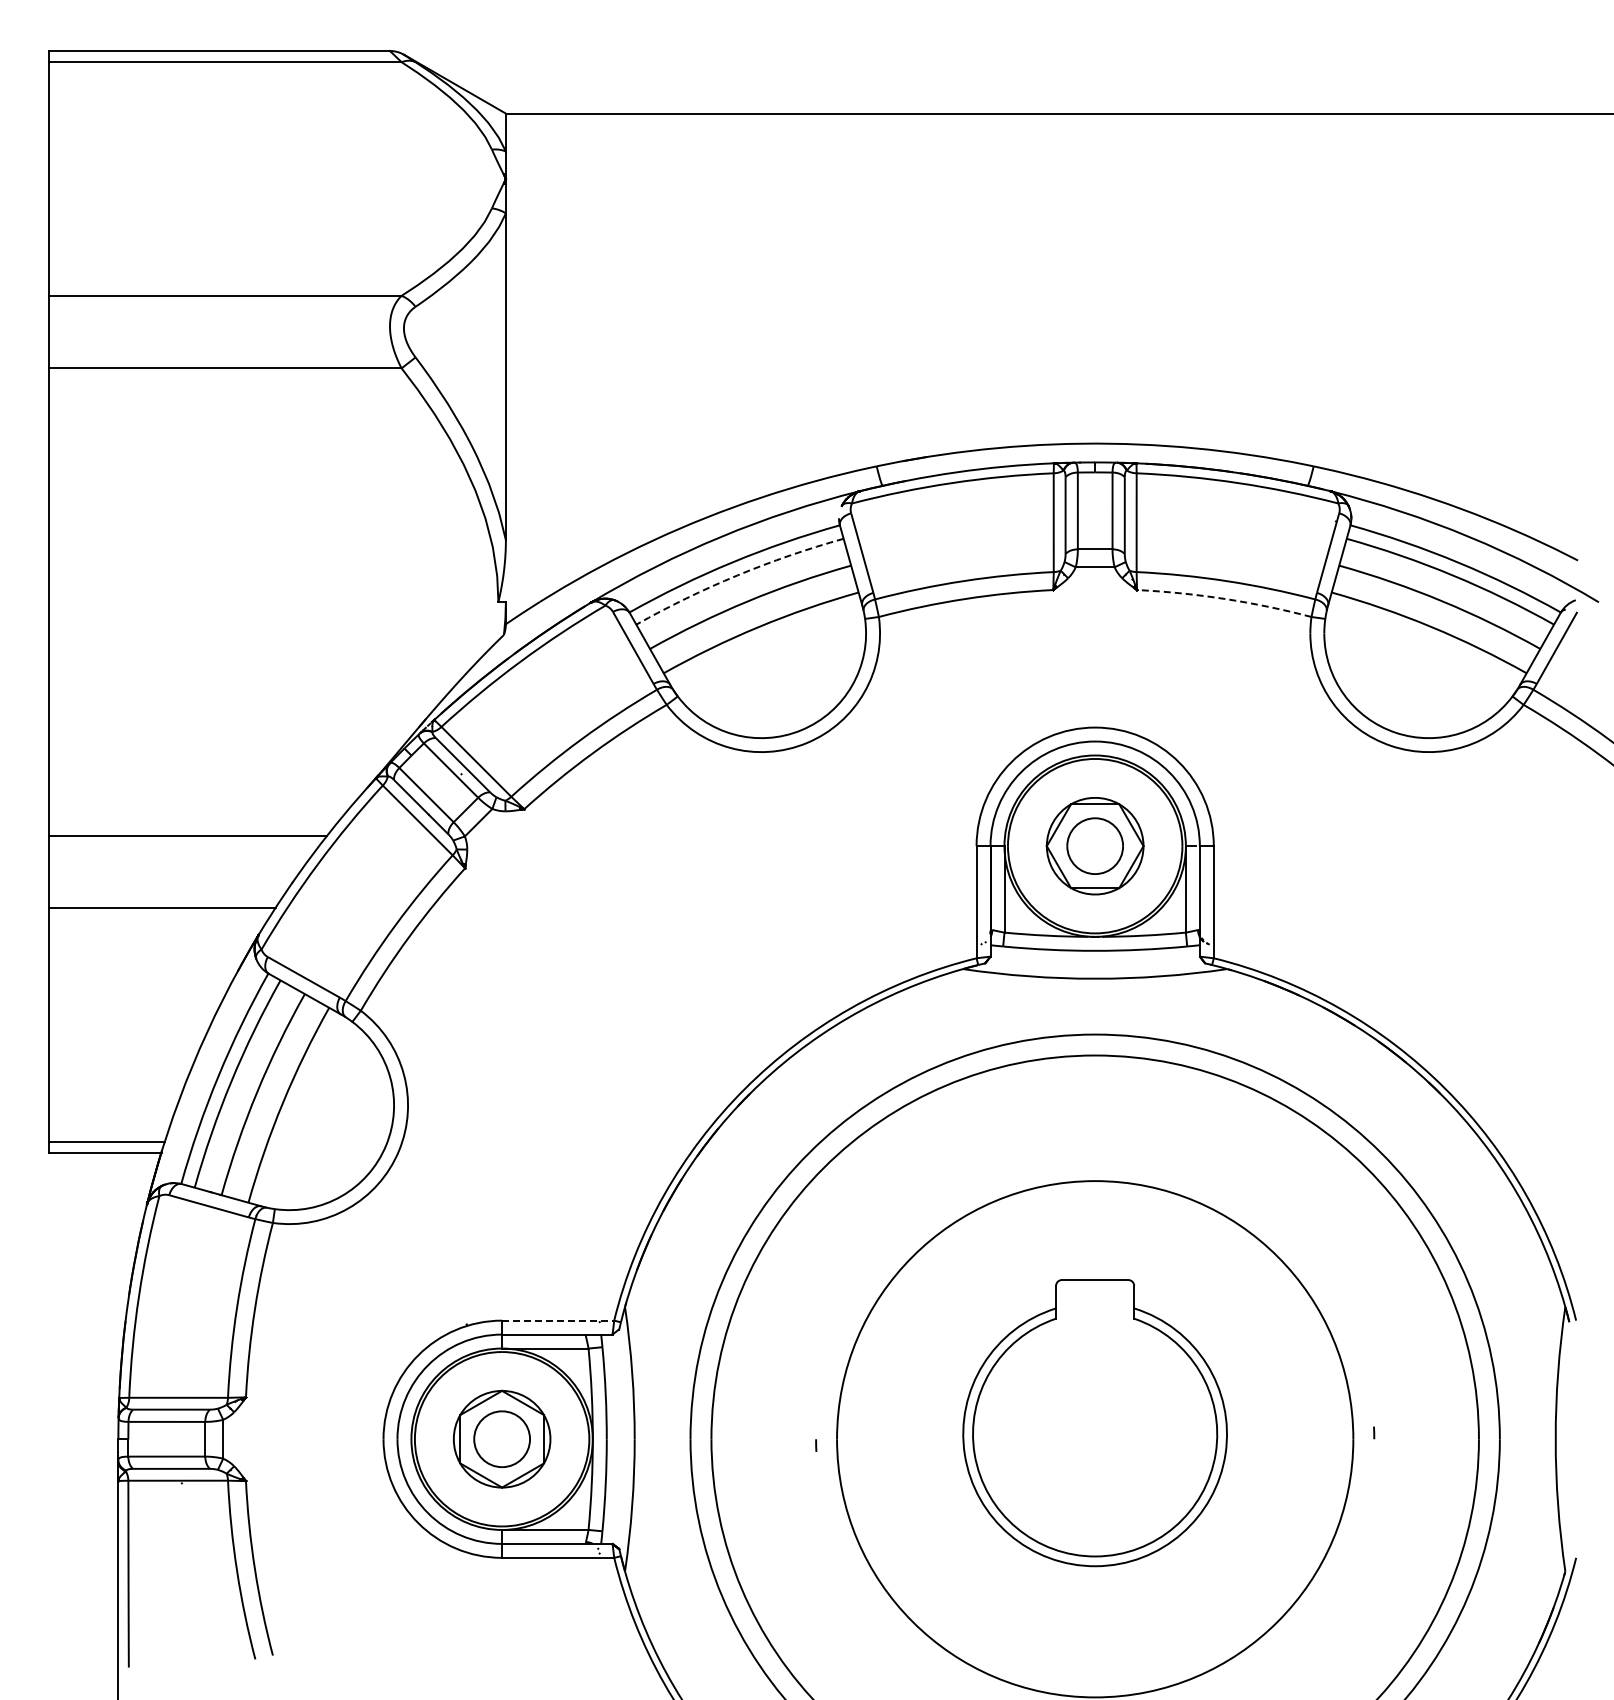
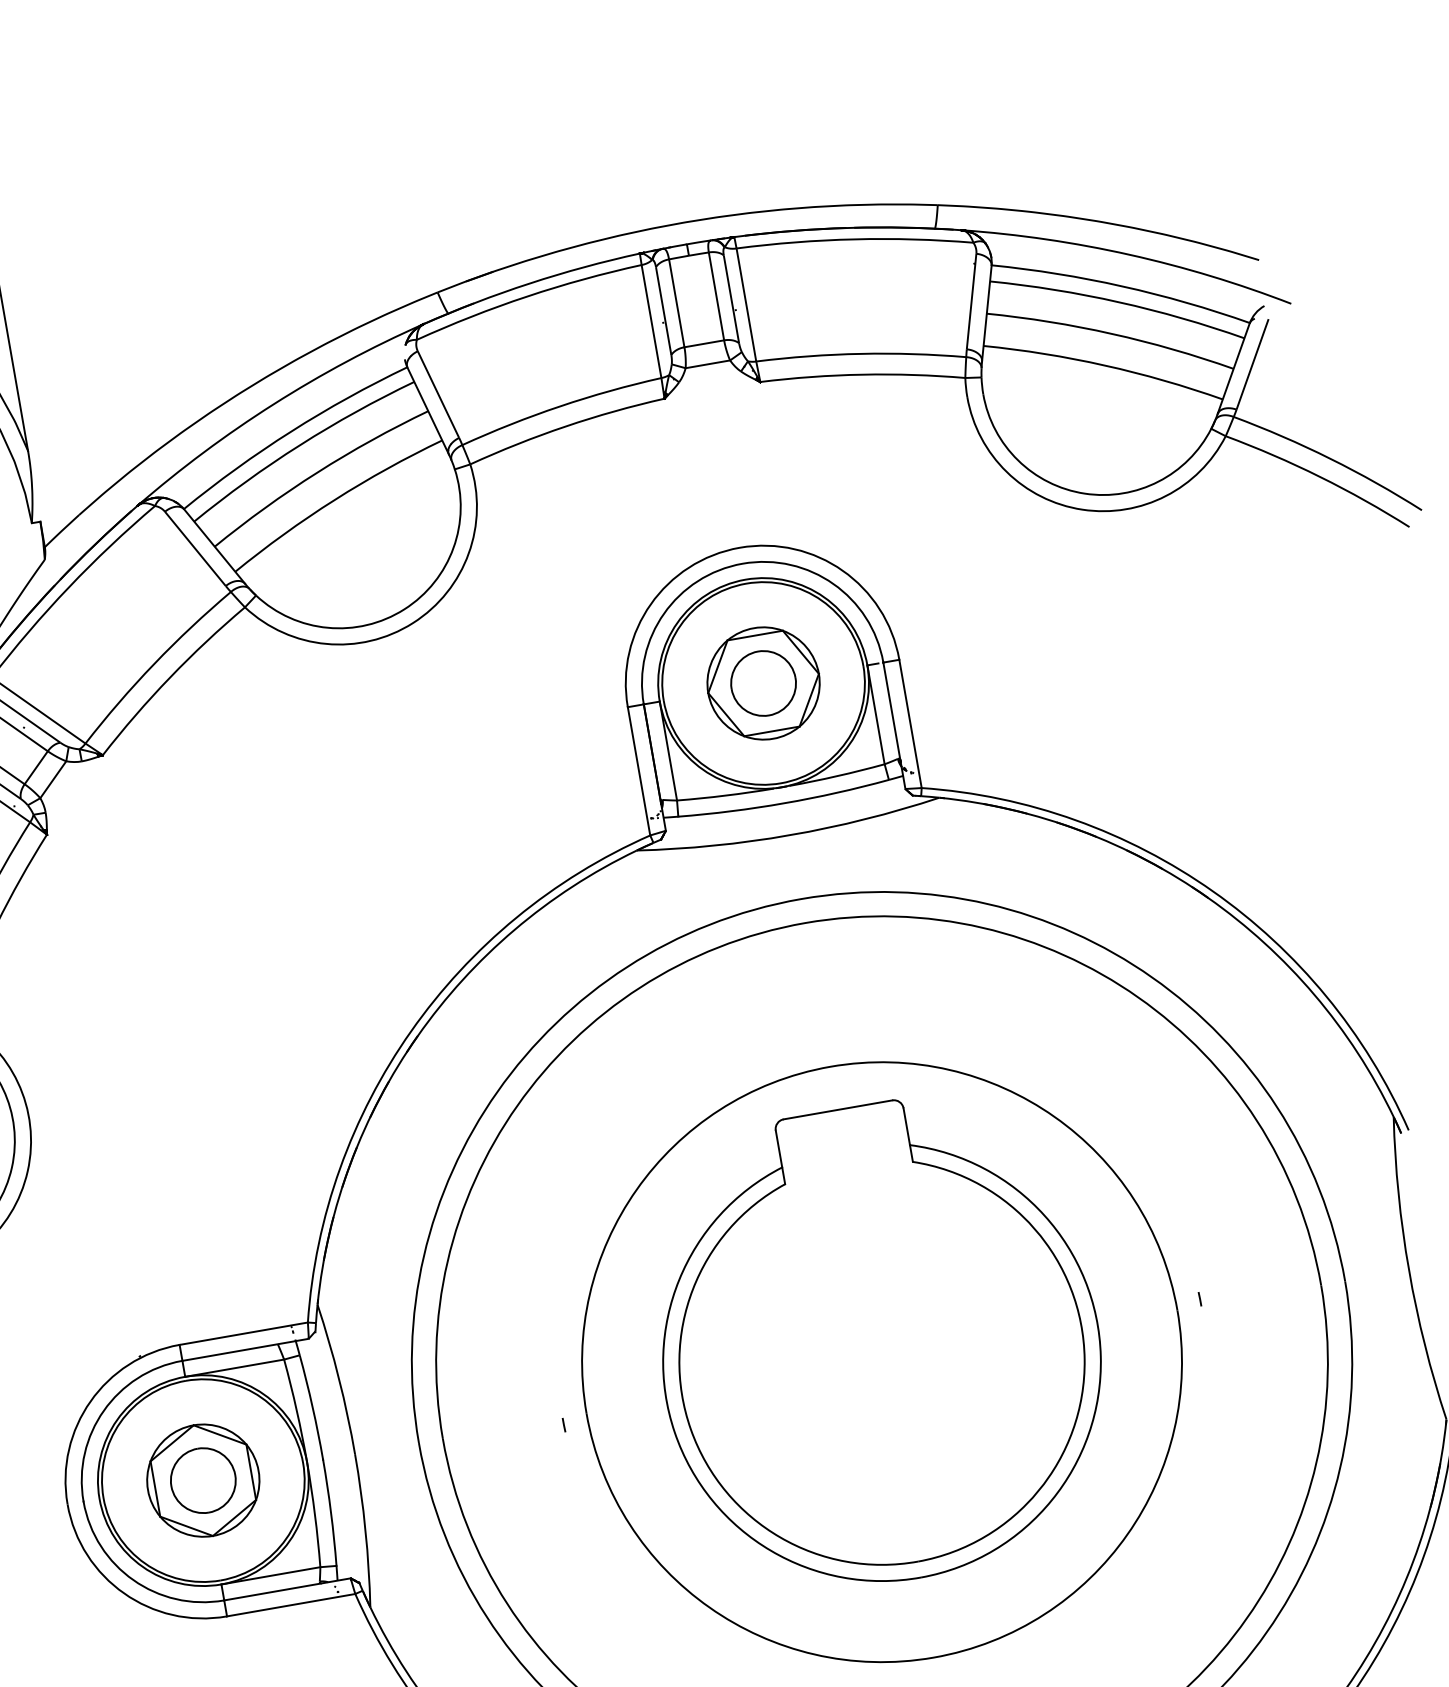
arc: (737, 575) -> (300, 445), dashed -> solid
arc: (1224, 598) -> (862, 374), dashed -> solid
line: (558, 1320) -> (244, 1333), dashed -> solid
part: (1094, 1422) -> (877, 1343), size x1.43

